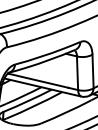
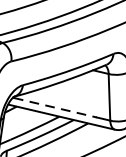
line: (38, 80) -> (55, 107), solid -> dashed

